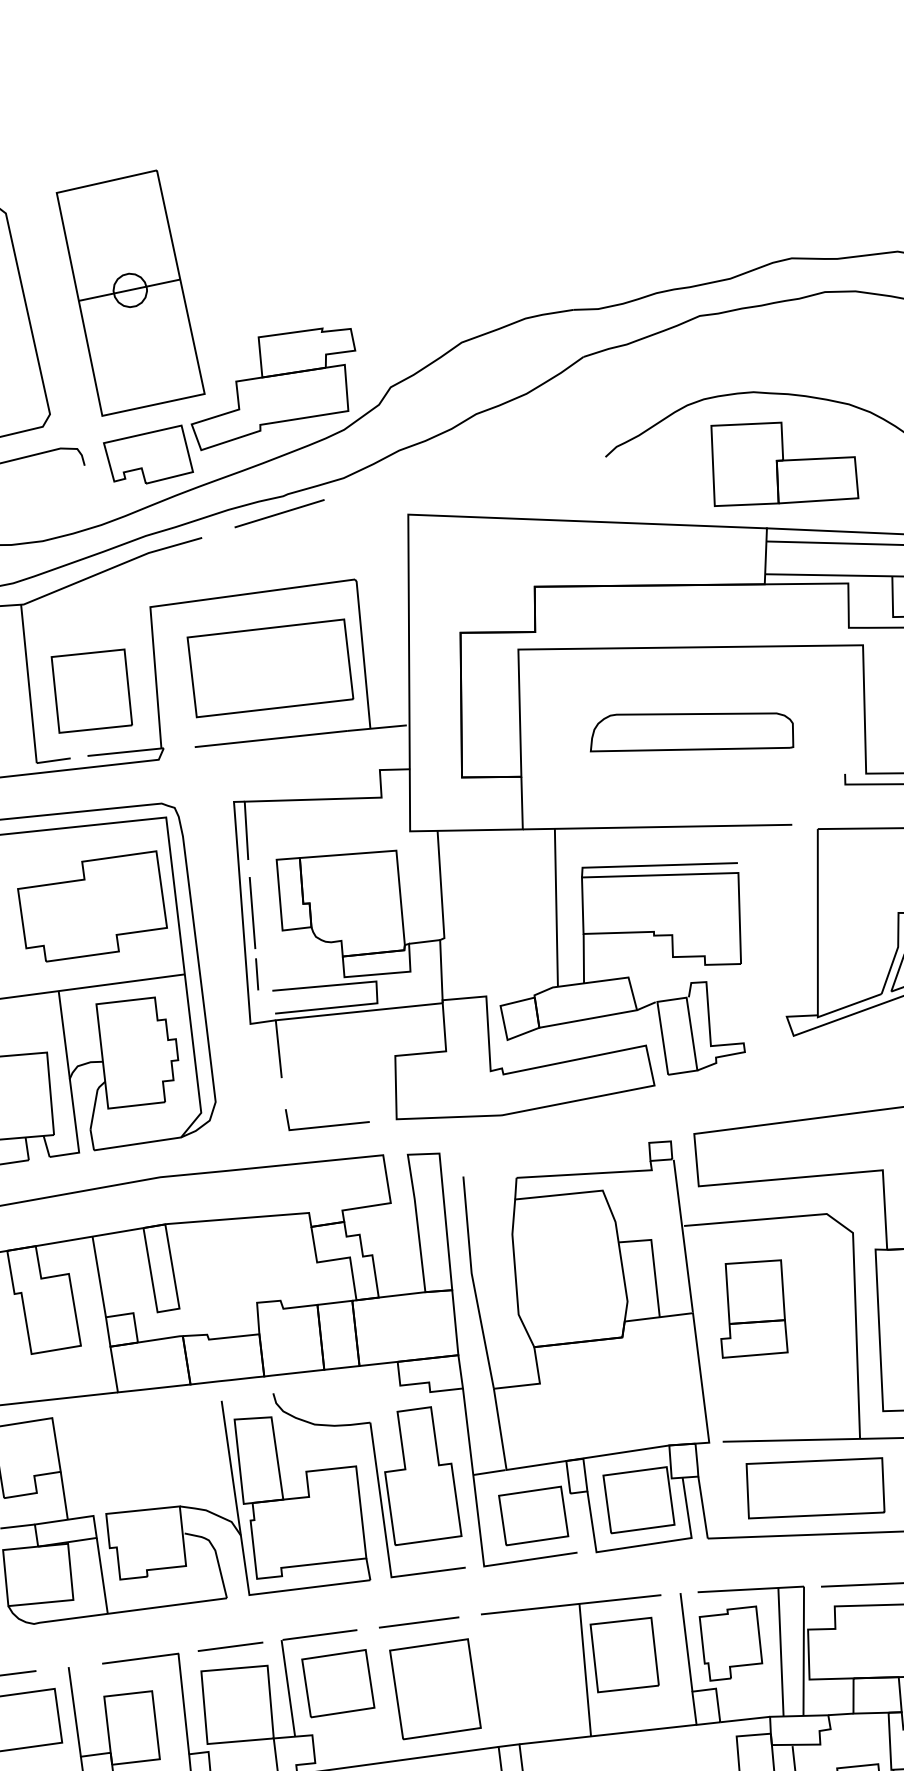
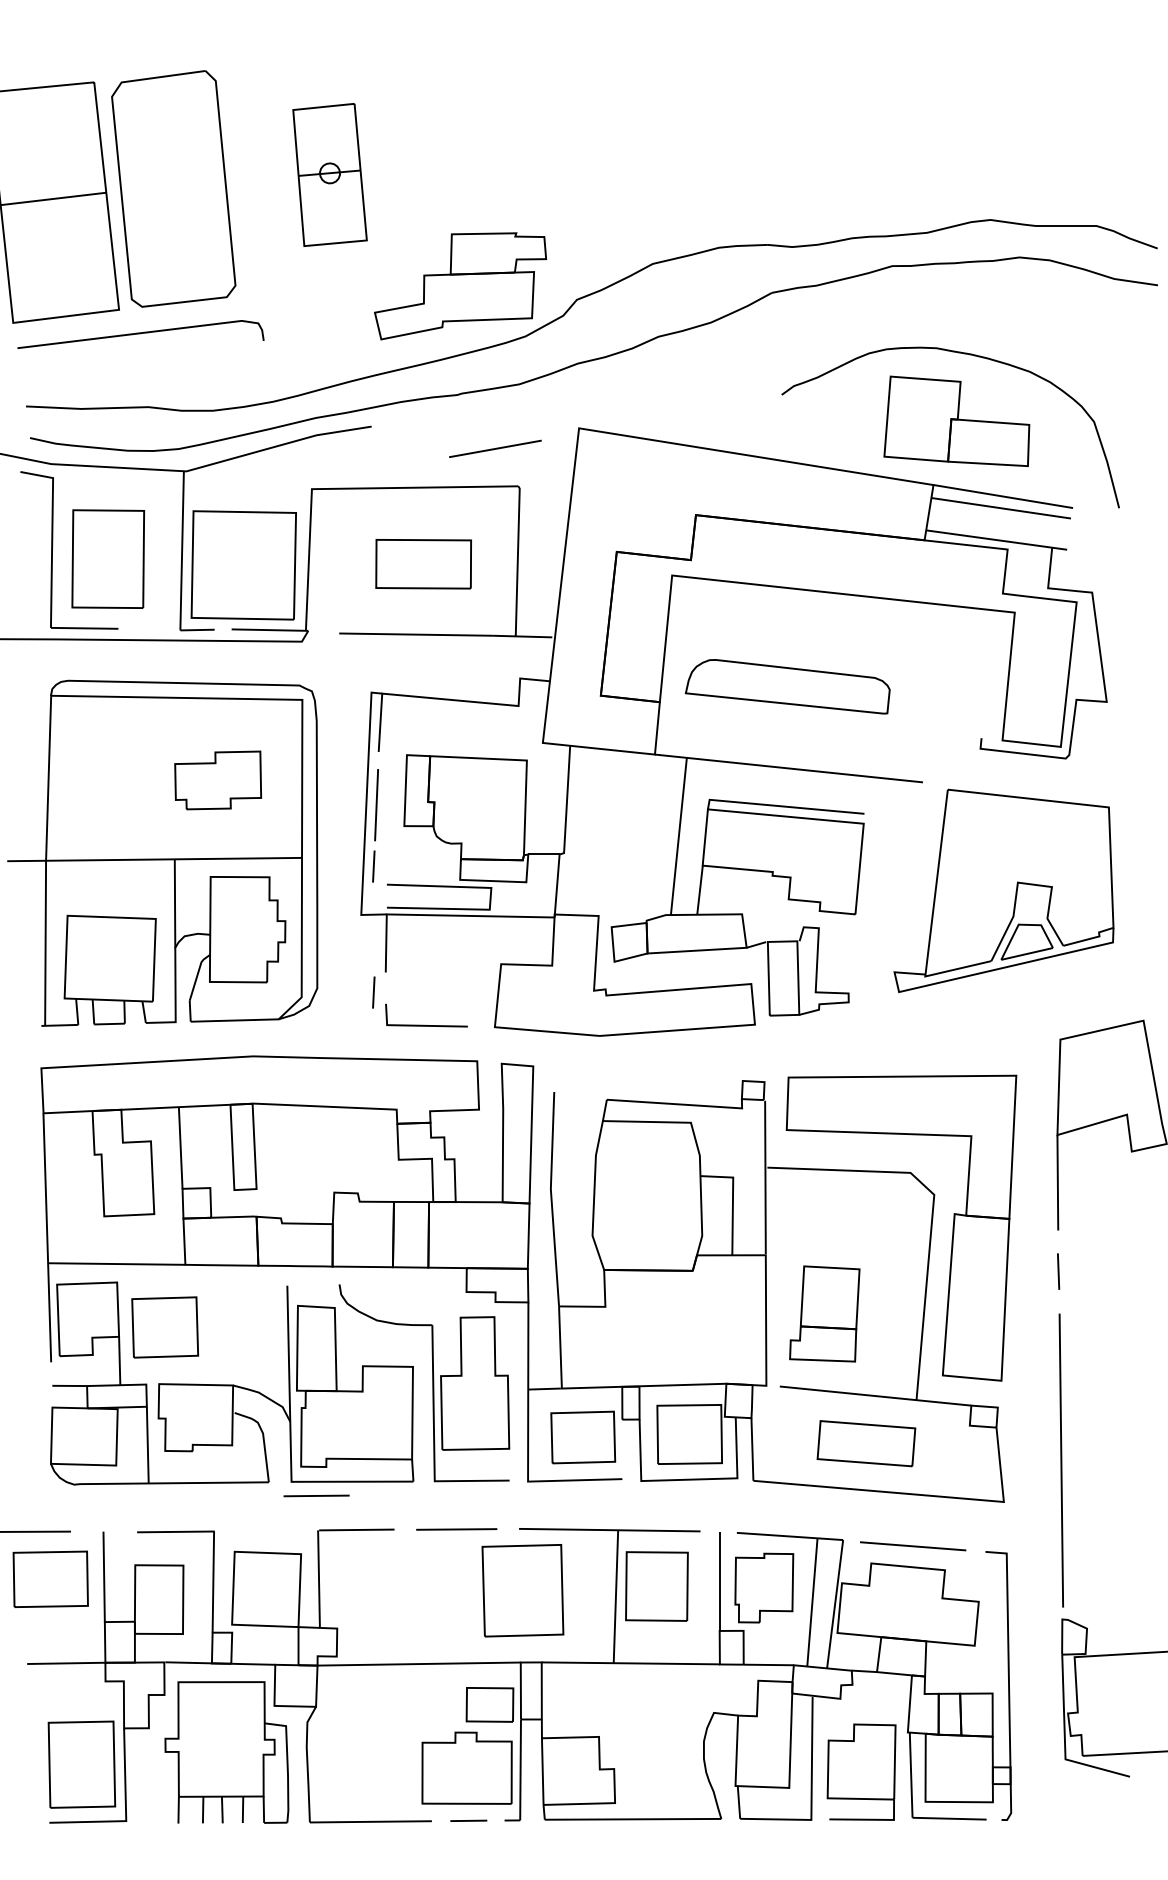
part: (130, 292) -> (329, 174), size x0.6
part: (147, 455) -> (327, 338), removed
line: (279, 513) -> (495, 448), moved
part: (270, 667) -> (423, 563), size x0.6
part: (91, 691) -> (243, 565), size x1.4
part: (690, 732) -> (787, 686), moved
part: (91, 907) -> (217, 780), size x0.6
line: (271, 1099) -> (373, 992), added
part: (751, 1308) -> (824, 1313), moved
part: (815, 1487) -> (866, 1443), size x0.7
line: (230, 1646) -> (316, 1495), moved
part: (338, 1683) -> (165, 1327), moved
part: (435, 1689) -> (522, 1590), moved

